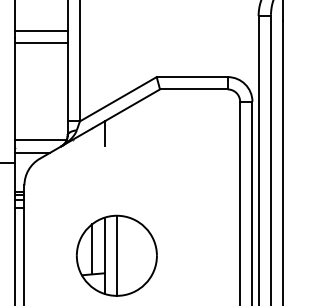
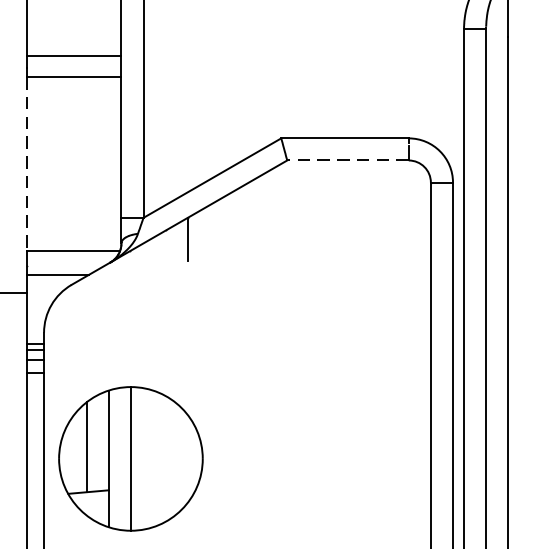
line: (193, 89) -> (347, 160), solid -> dashed
line: (15, 91) -> (27, 164), solid -> dashed
part: (116, 255) -> (130, 458), moved

